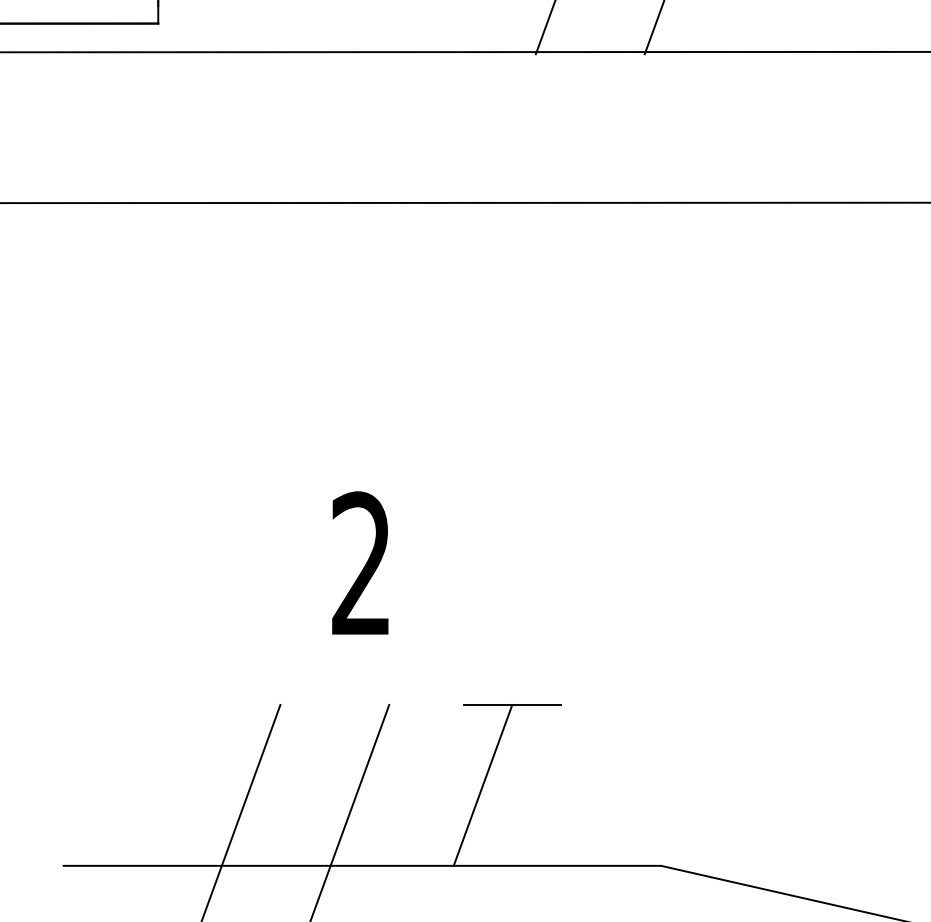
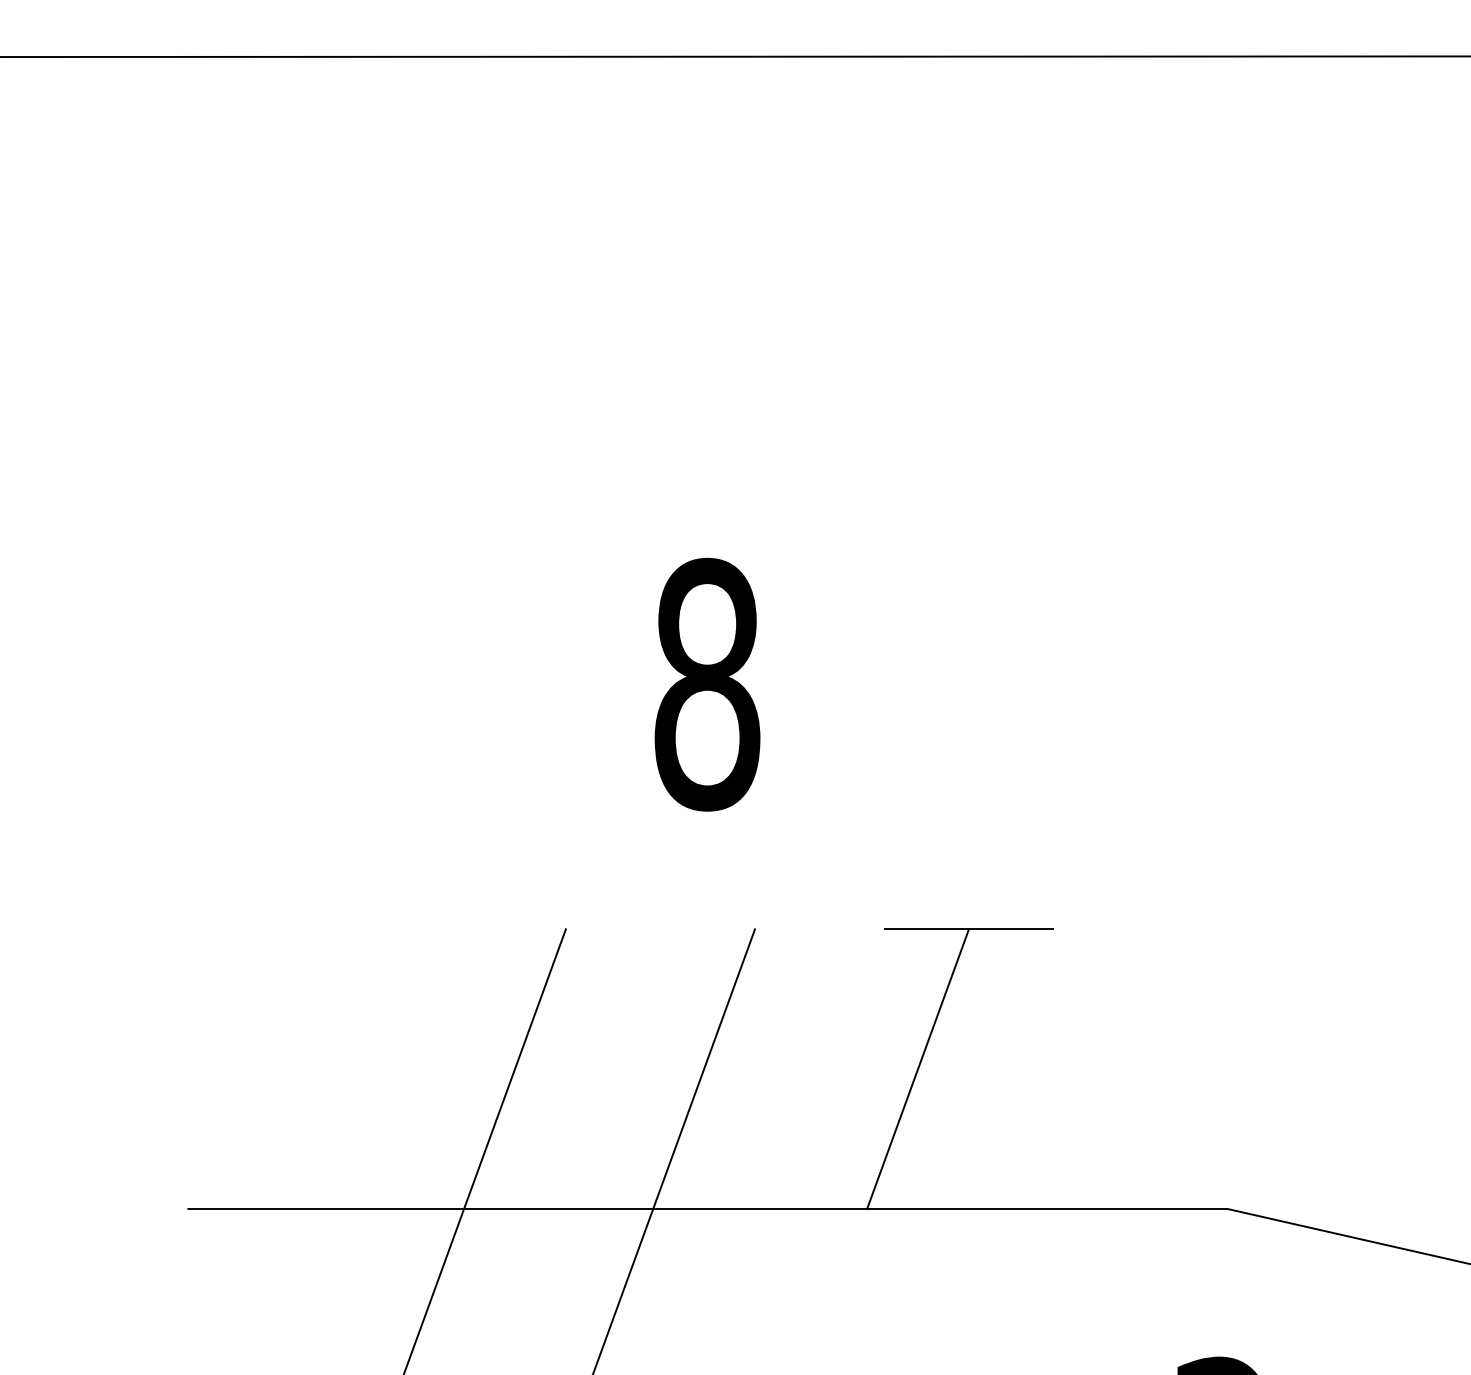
text: (361, 564) -> (706, 685), 2 -> 8

